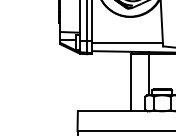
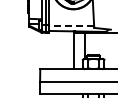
line: (127, 42) -> (71, 25), solid -> dashed

